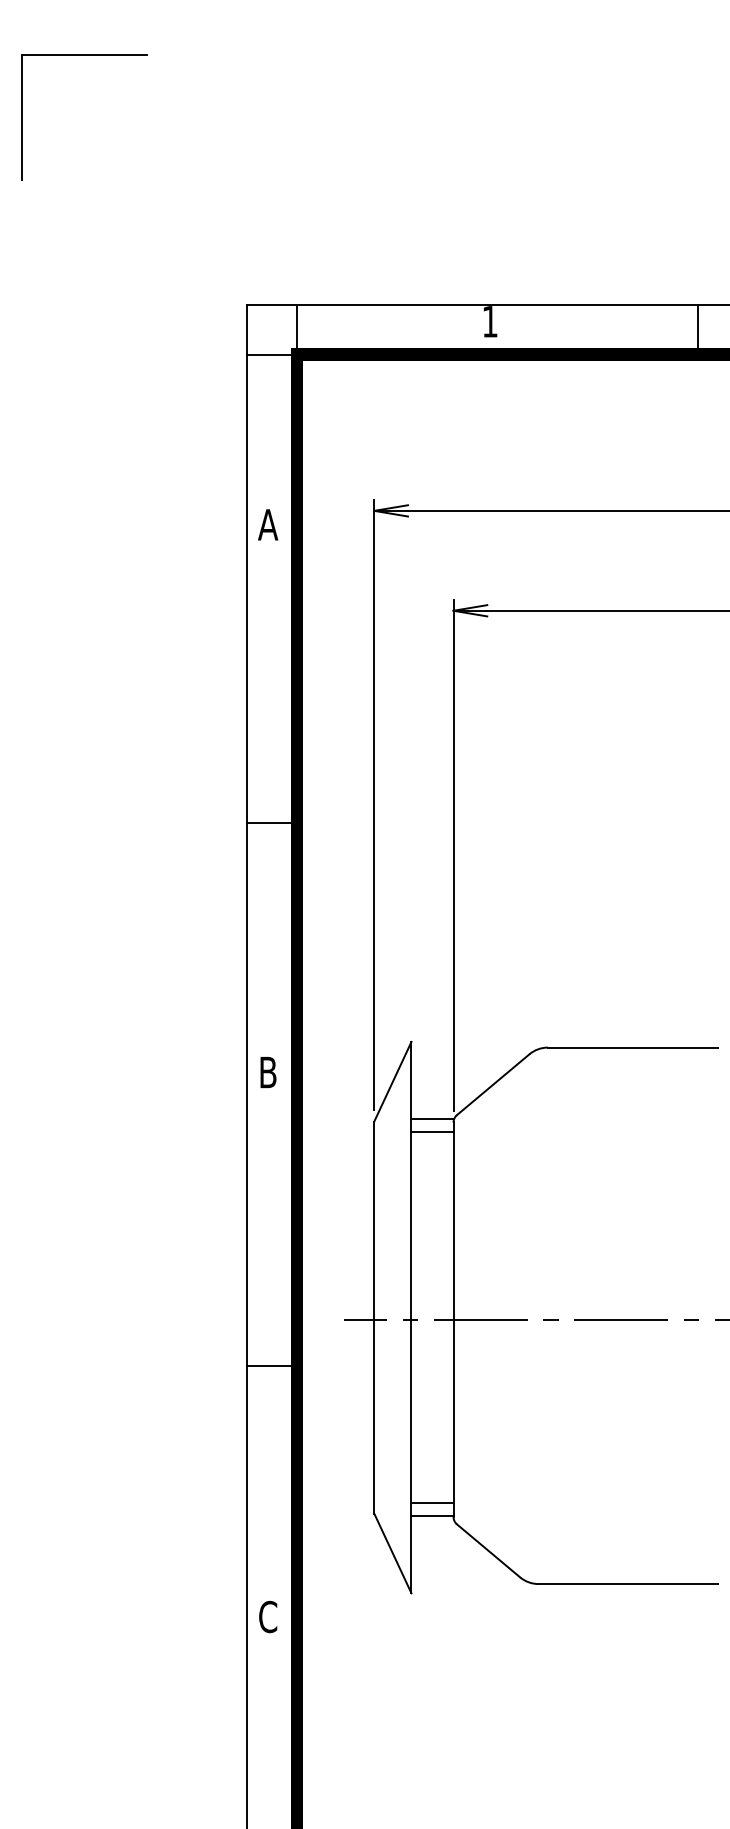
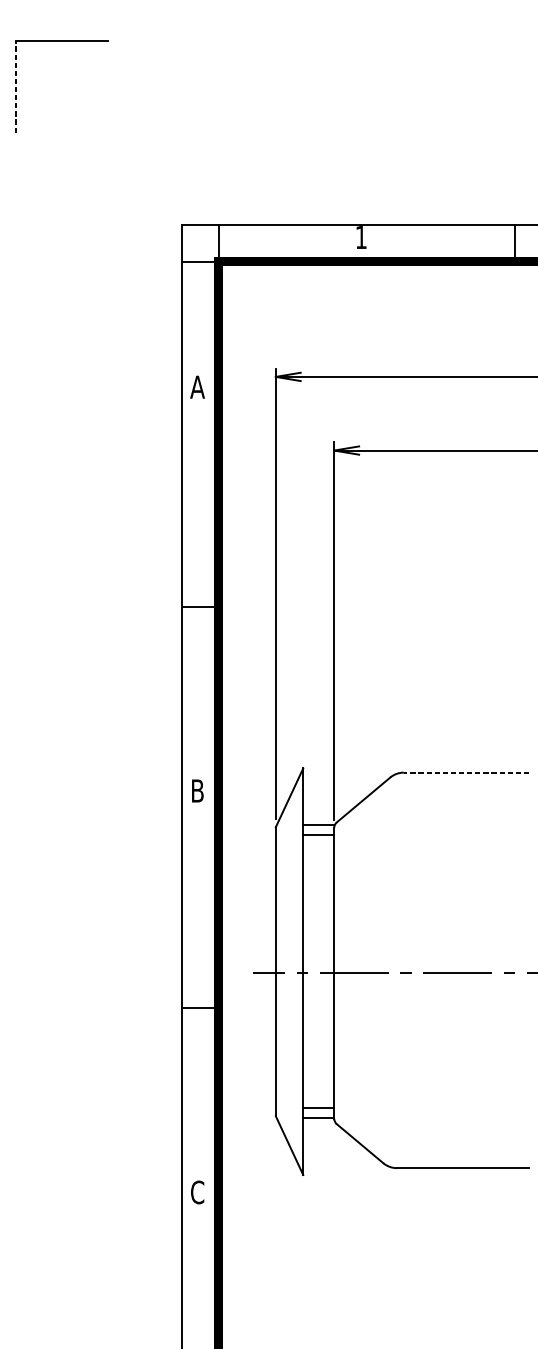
line: (22, 116) -> (16, 86), solid -> dashed
line: (632, 1047) -> (466, 772), solid -> dashed

